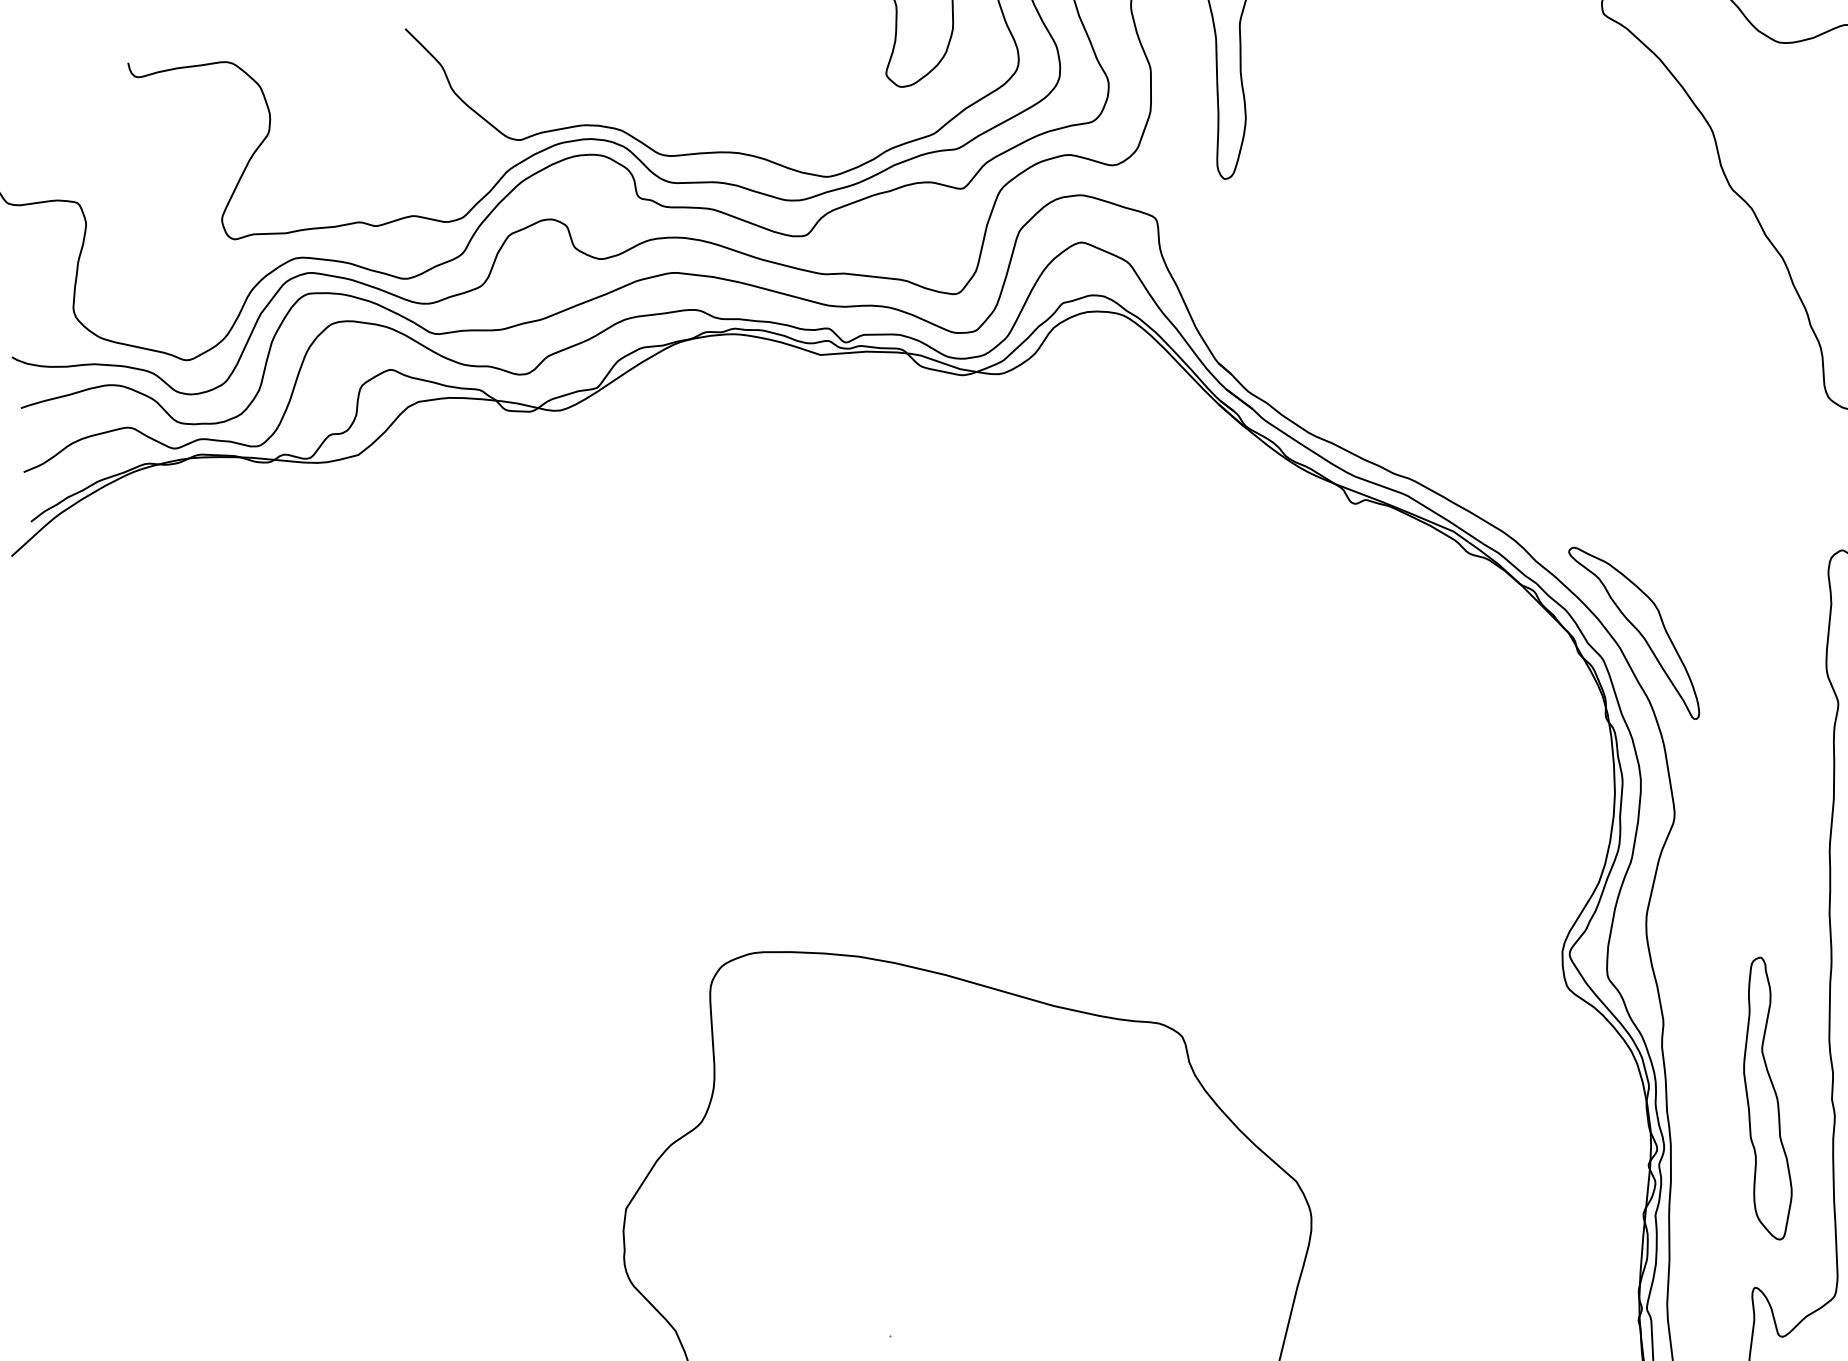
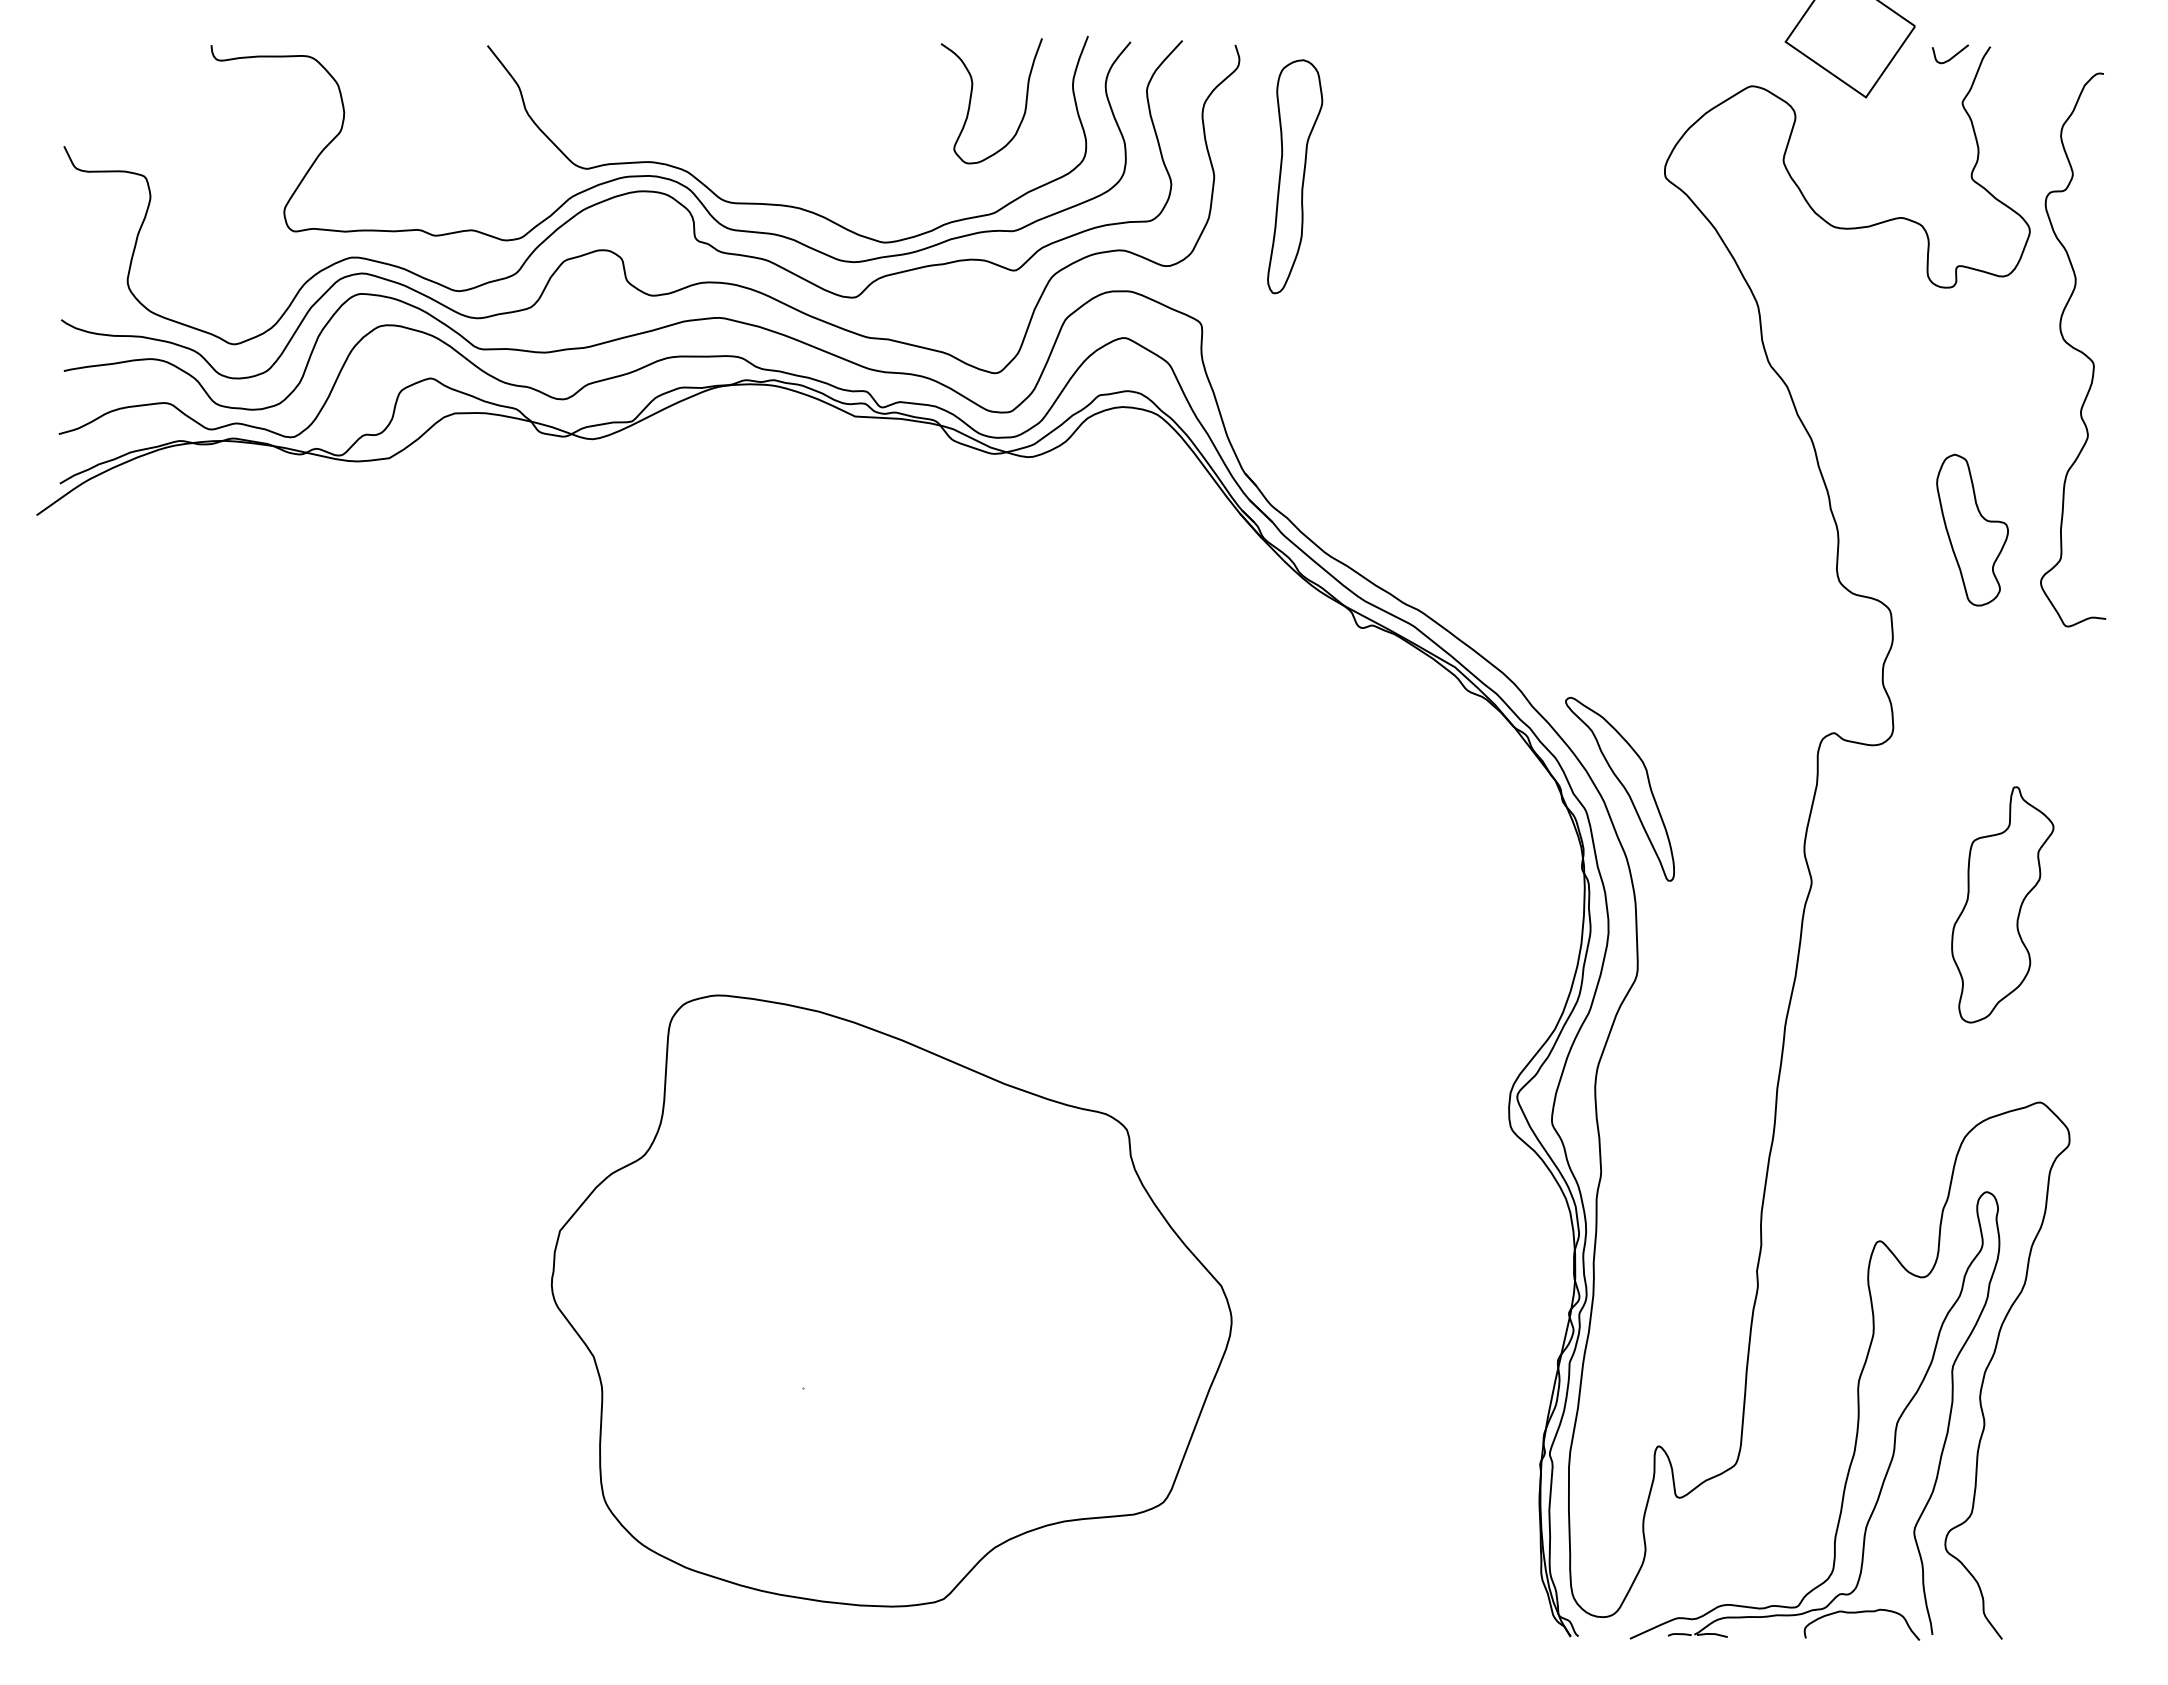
part: (1762, 1099) -> (1688, 1262), removed

